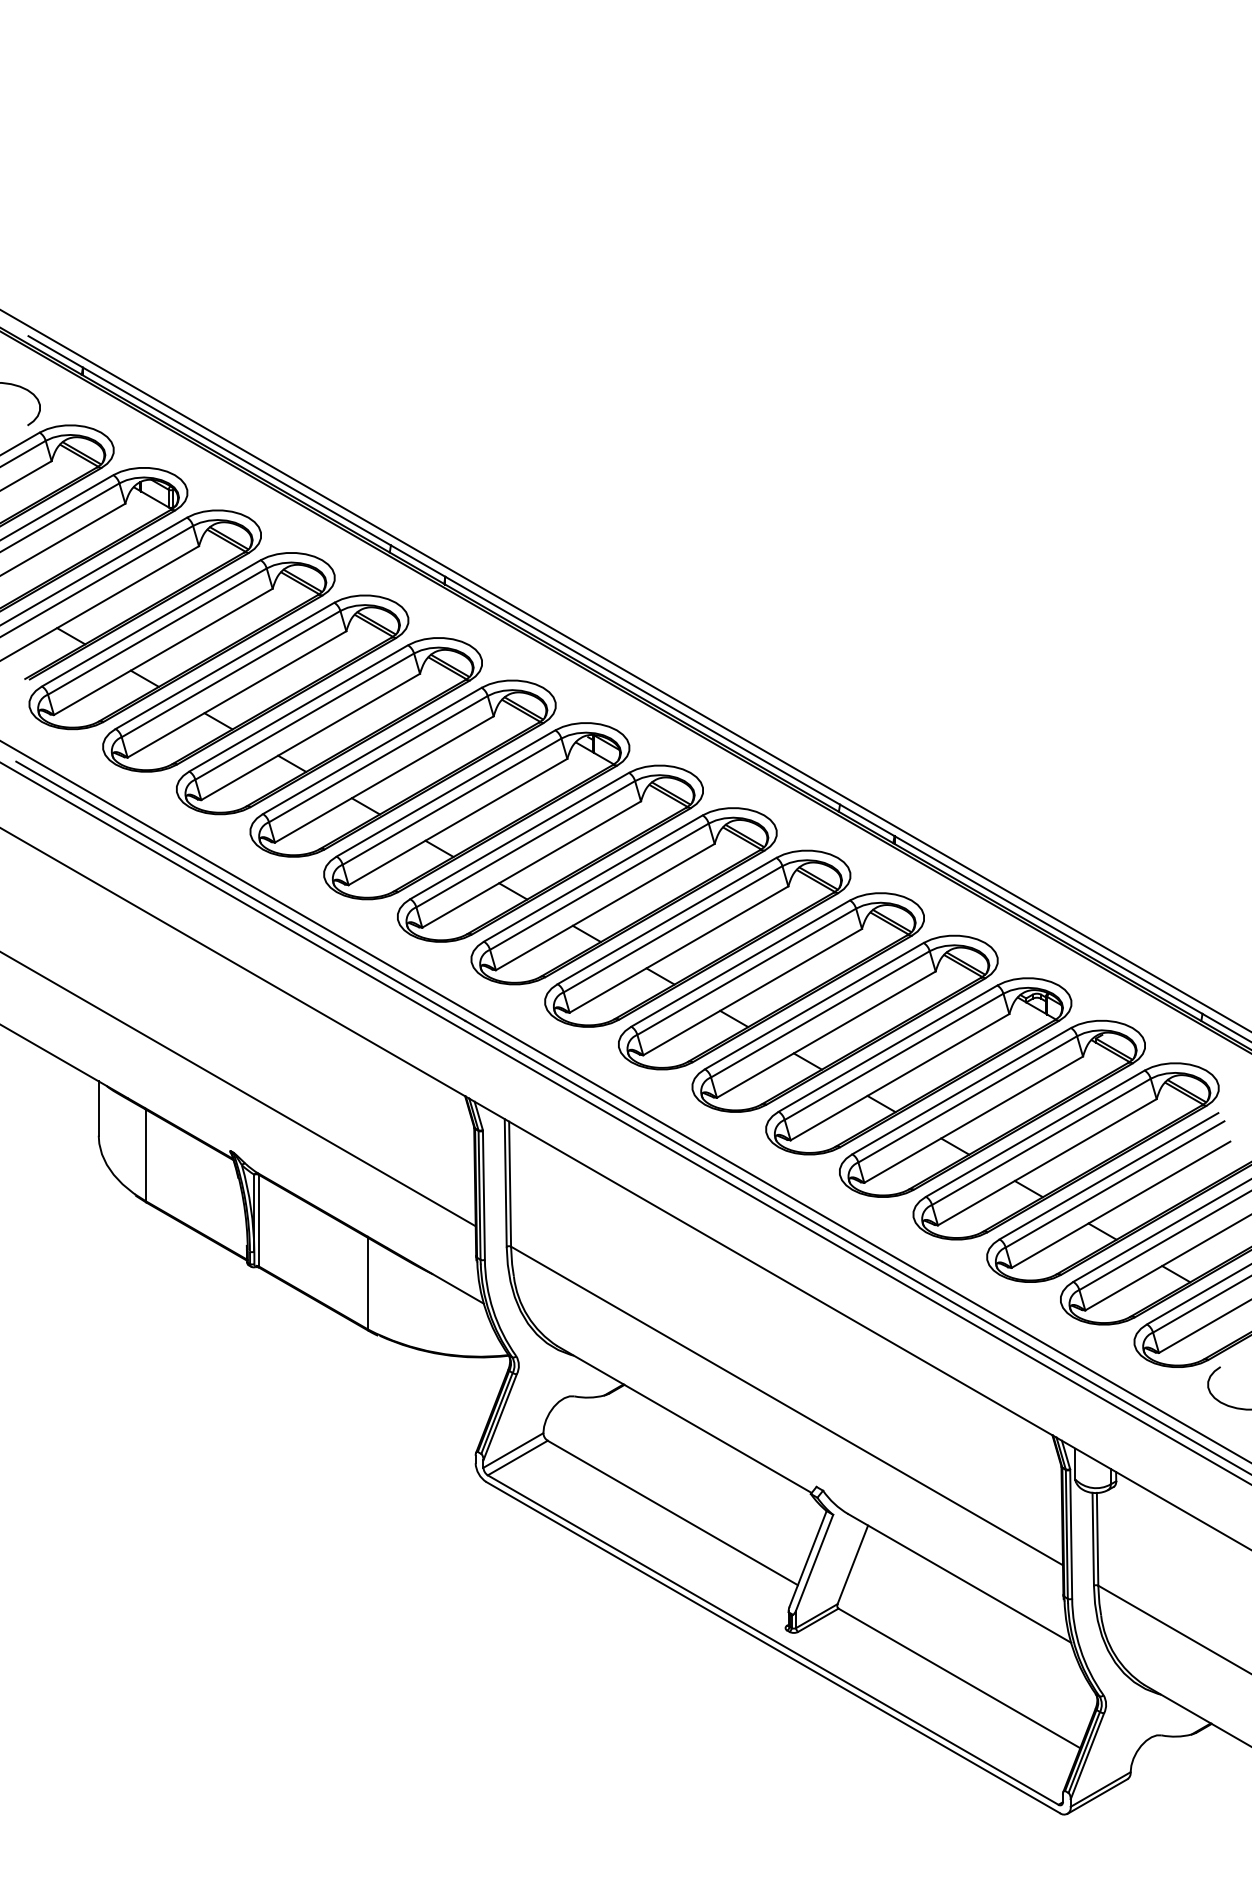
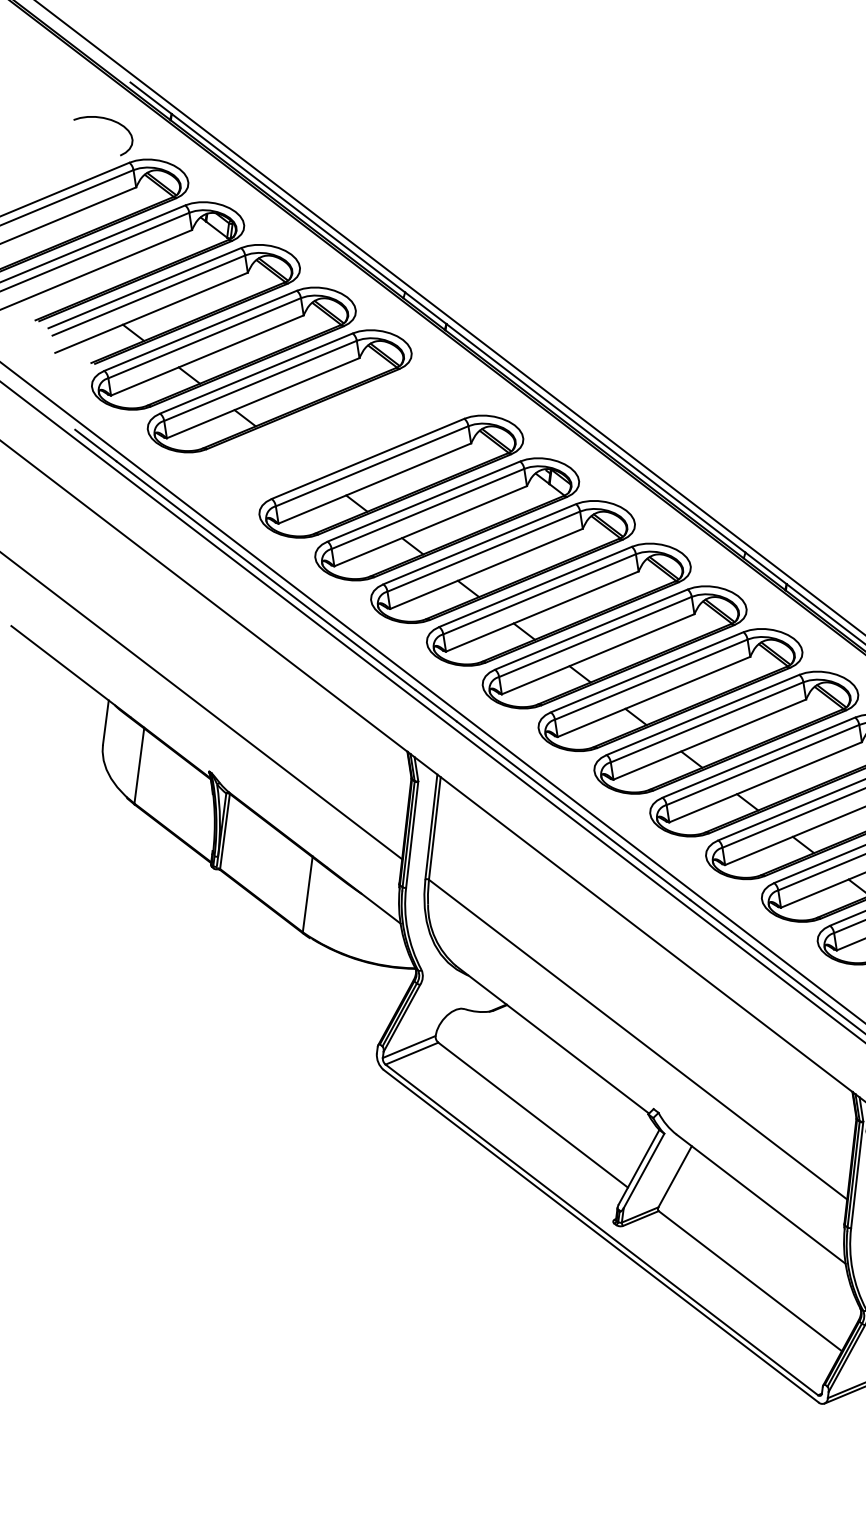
part: (329, 726) -> (335, 434), removed

